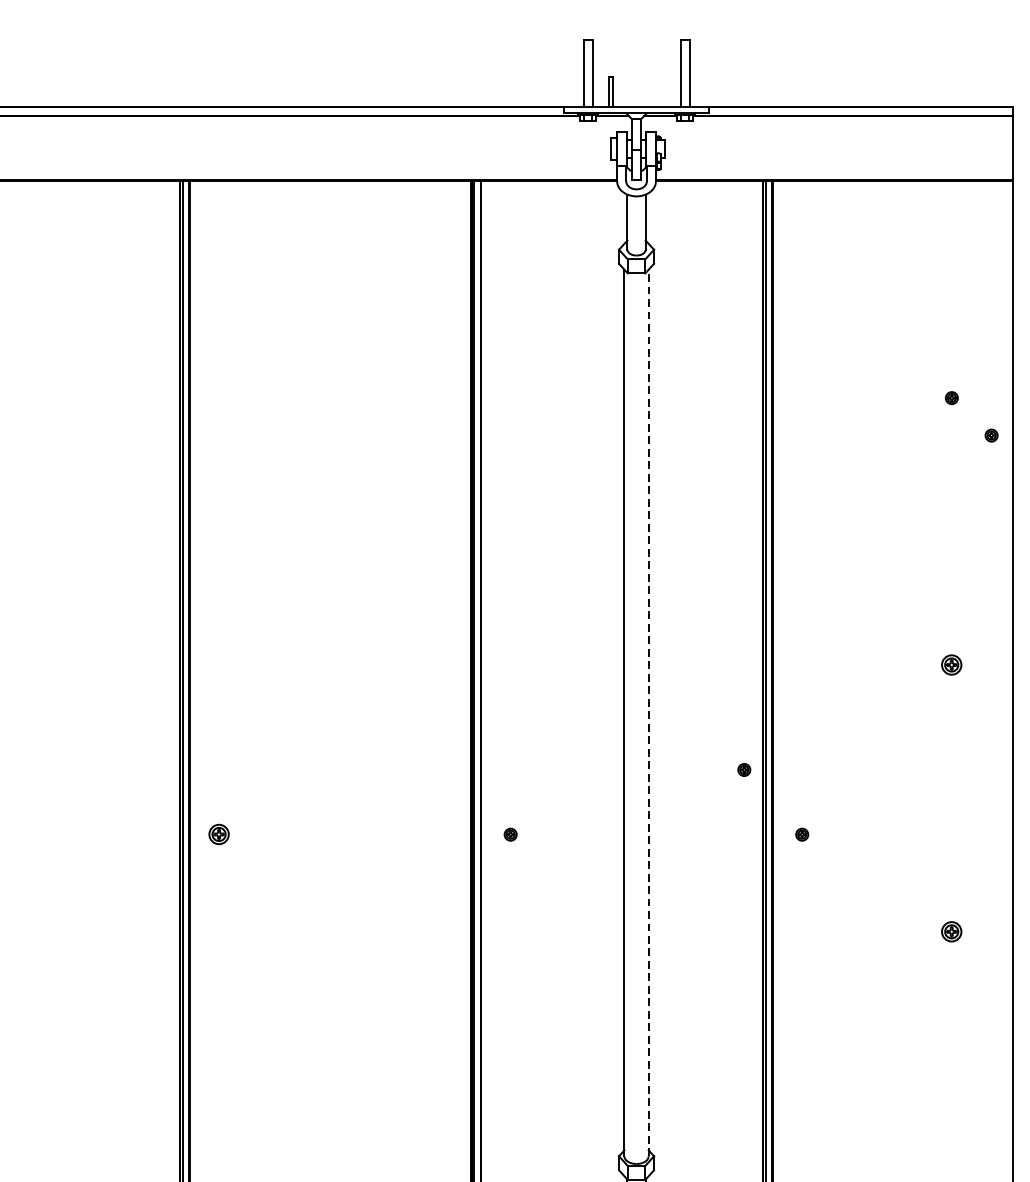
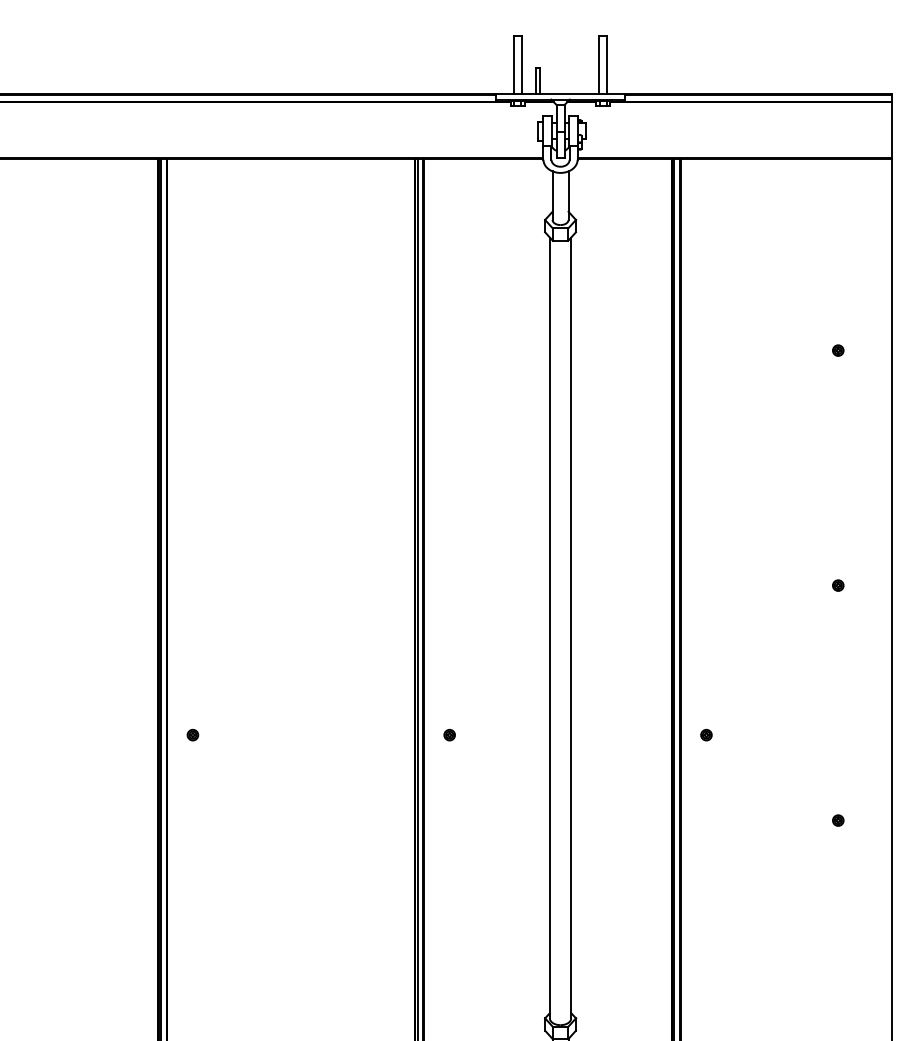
part: (991, 435) -> (873, 383), removed
part: (952, 664) -> (838, 585), size x0.62
line: (648, 712) -> (571, 627), dashed -> solid
part: (744, 769) -> (655, 677), removed
part: (218, 835) -> (192, 735), size x0.62
part: (952, 931) -> (838, 820), size x0.62

